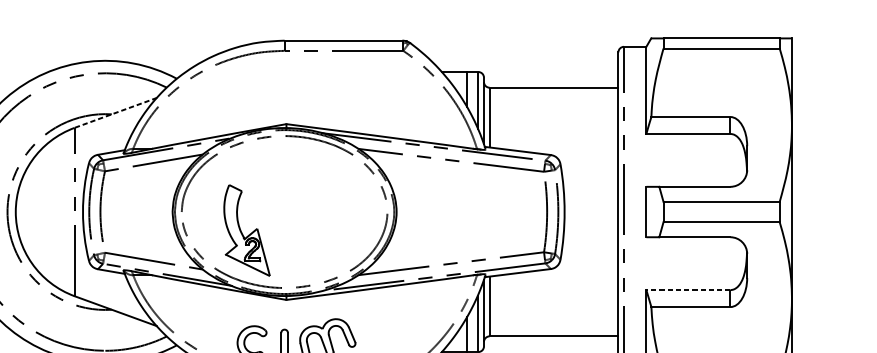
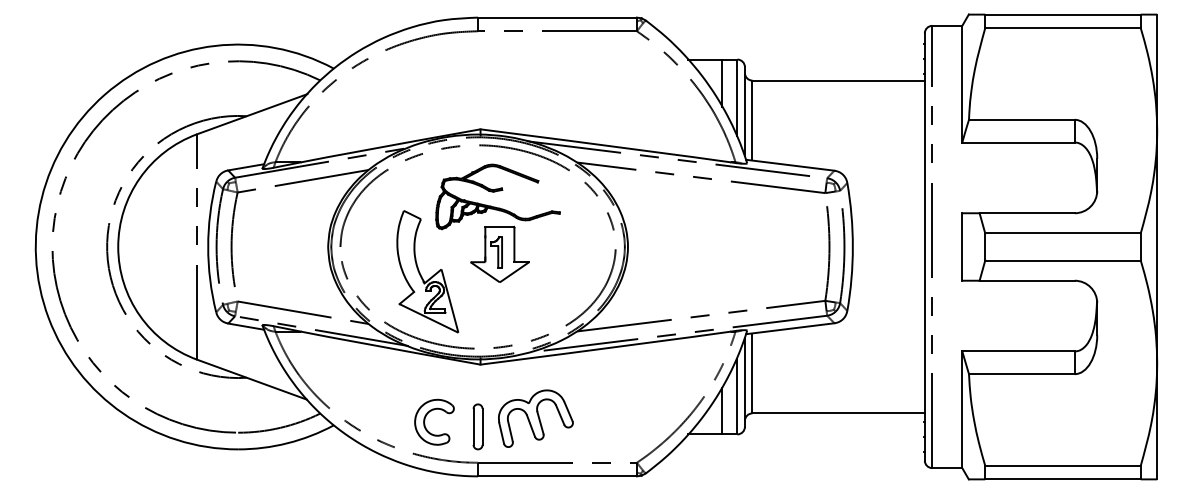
line: (116, 113) -> (252, 114), dashed -> solid
part: (299, 193) -> (497, 222), added
line: (688, 290) -> (1018, 351), dashed -> solid

